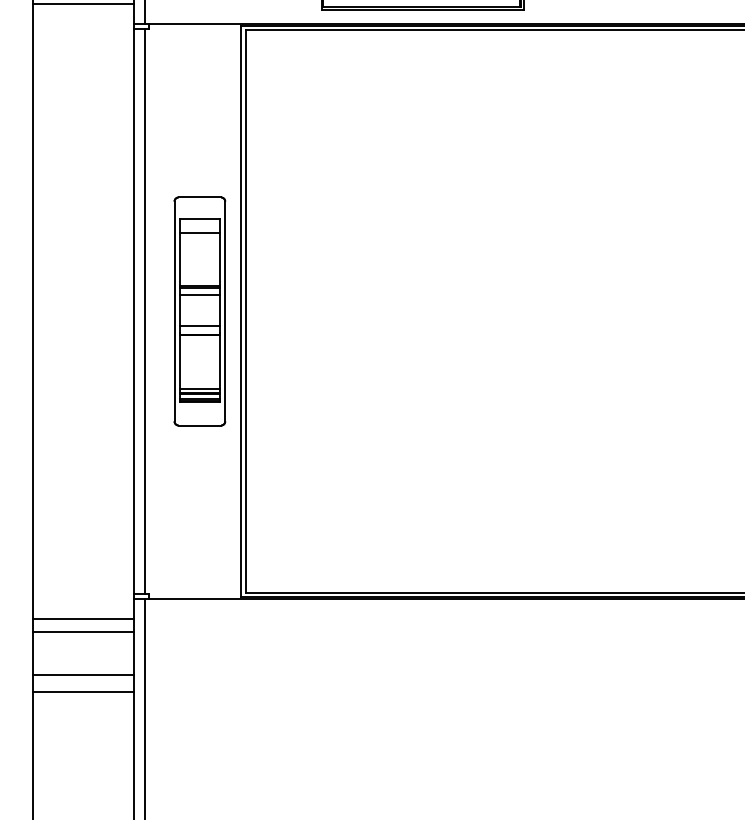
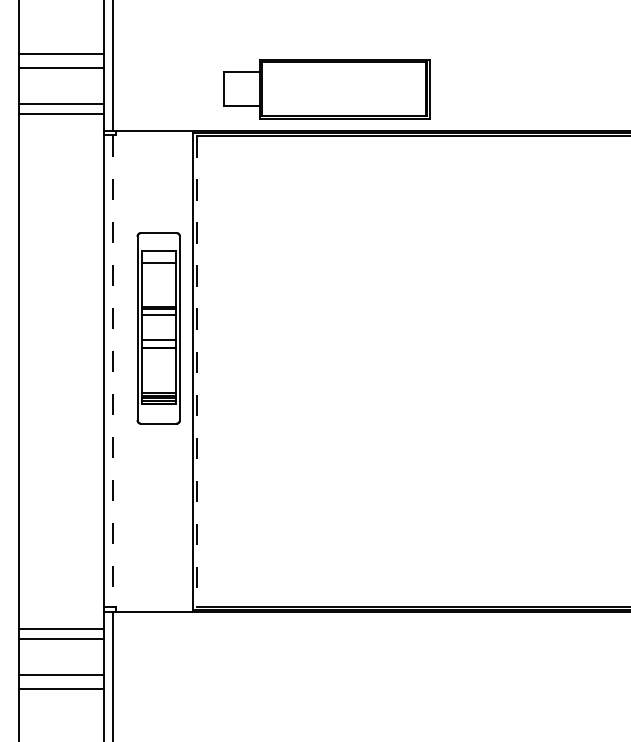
line: (145, 311) -> (113, 371), solid -> dashed
part: (199, 311) -> (158, 328), moved
line: (246, 311) -> (197, 371), solid -> dashed

